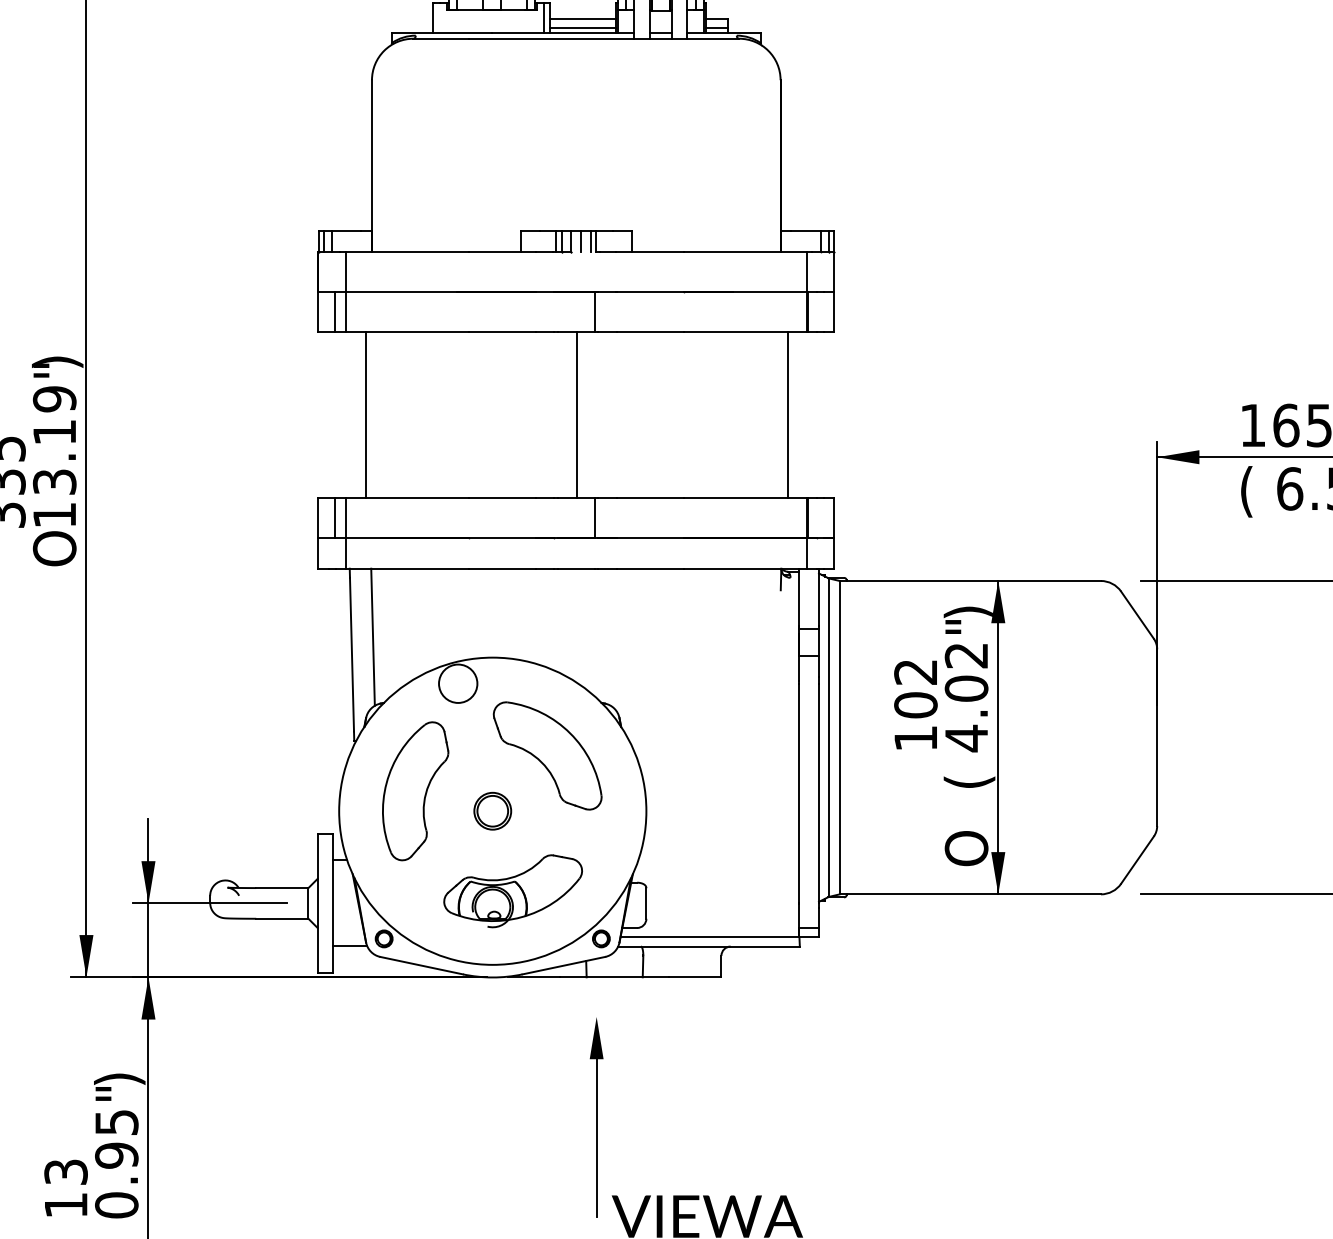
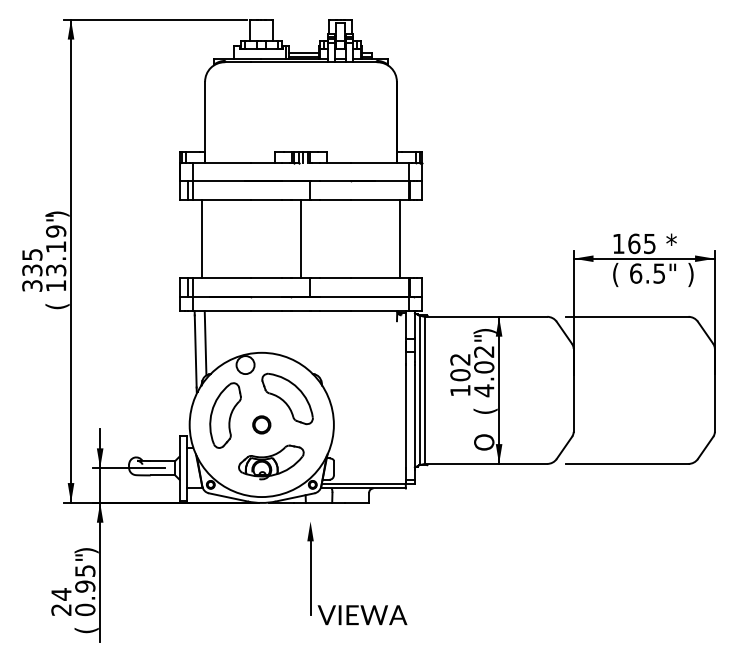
text: (57, 548) -> (57, 301), O -> (
text: (66, 1187) -> (61, 601), 13 -> 24

